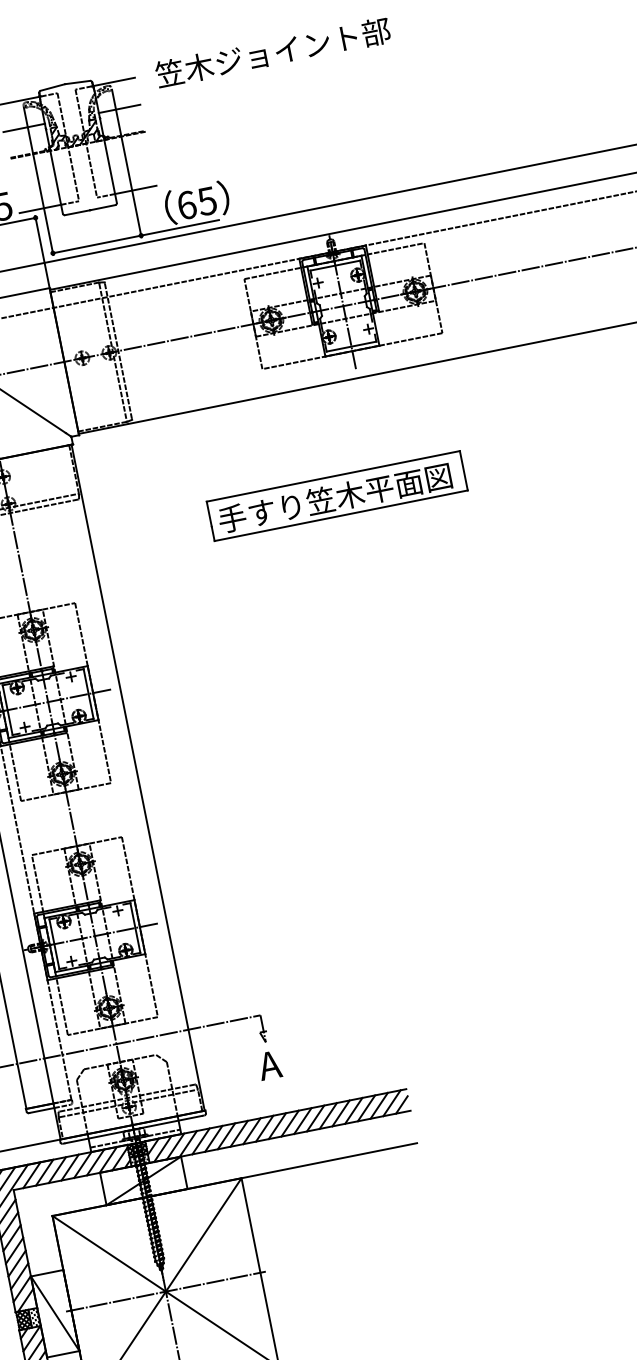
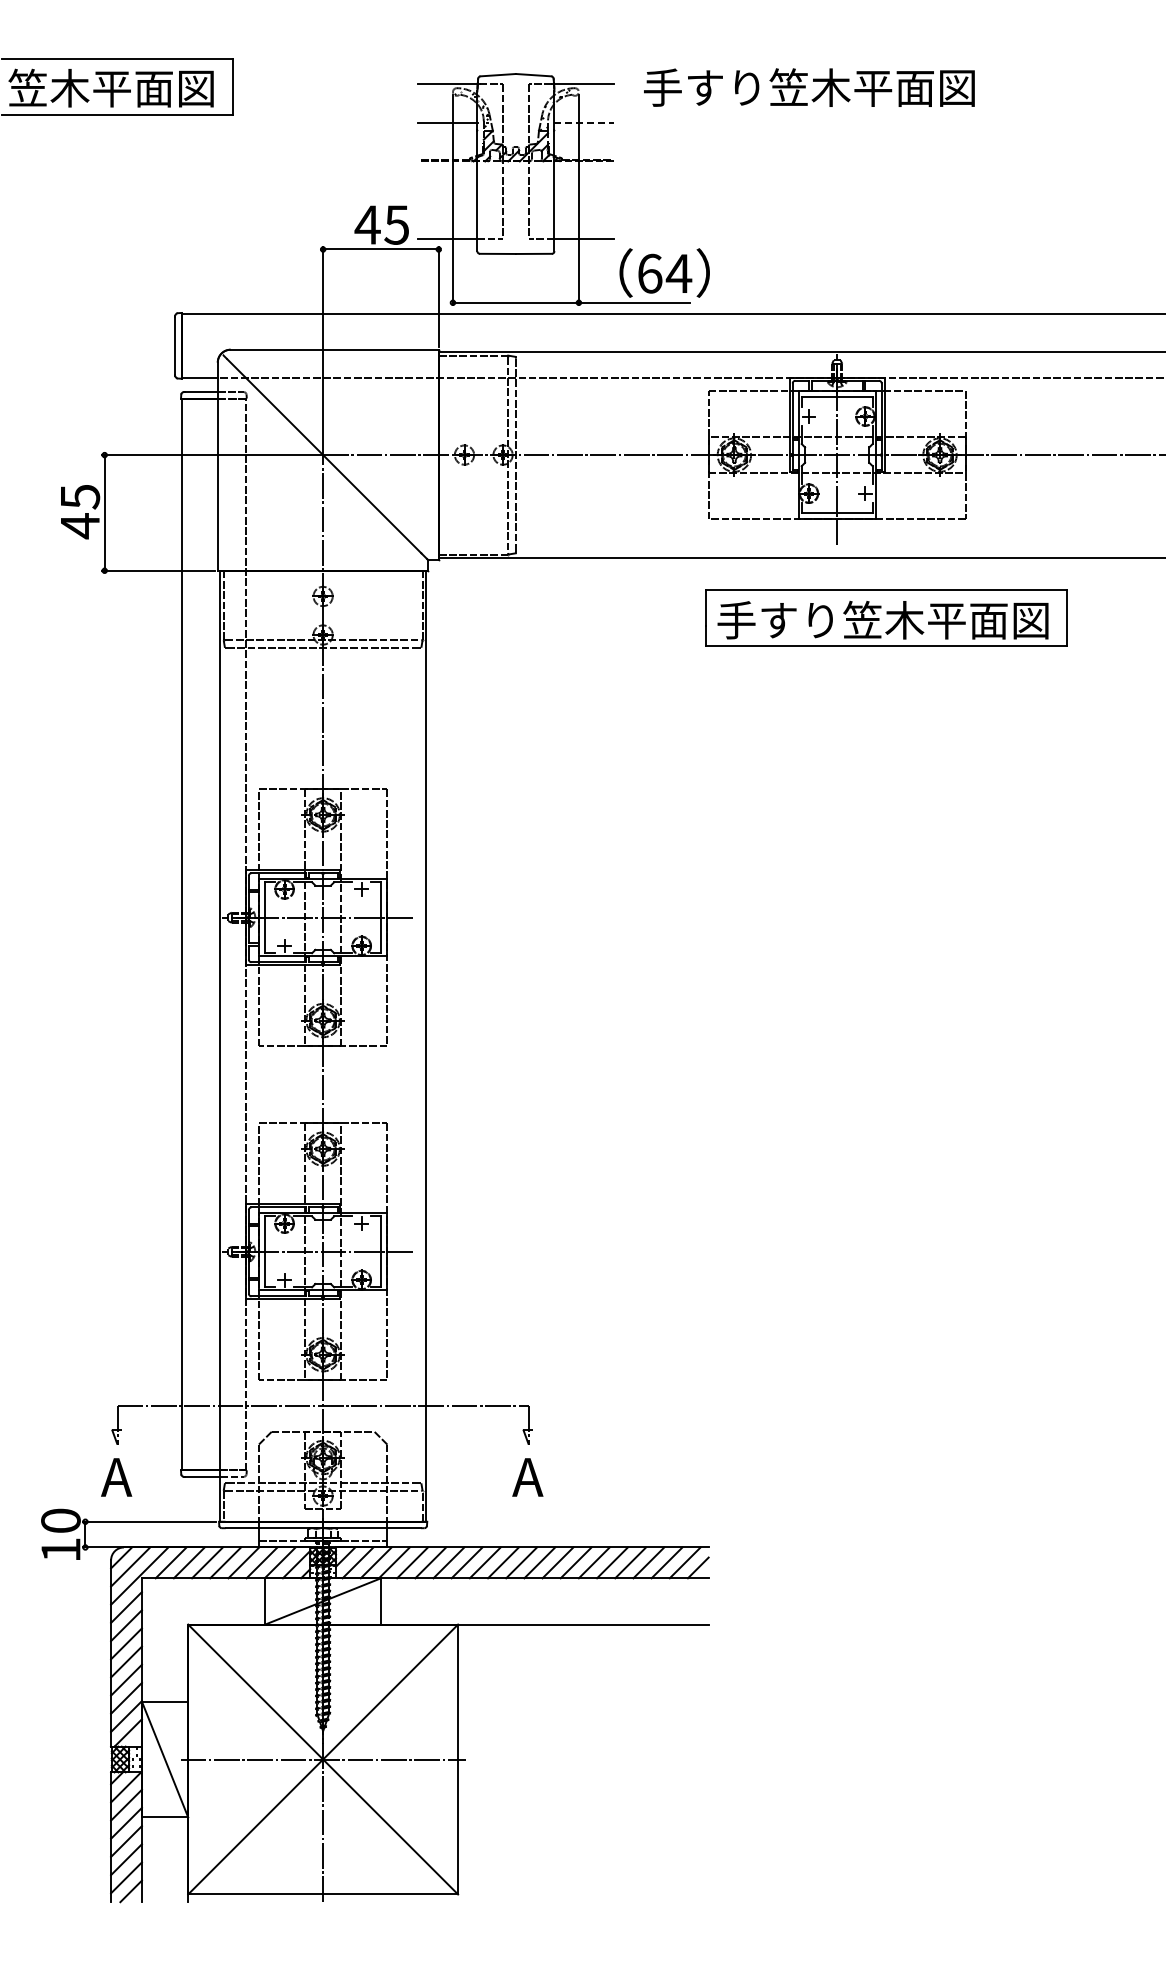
text: (272, 52) -> (809, 87), 笠木ジョイント部 -> 手すり笠木平面図
line: (119, 108) -> (583, 122), solid -> dashed
text: (206, 201) -> (678, 273), 65 -> 64
part: (337, 495) -> (886, 617), moved

